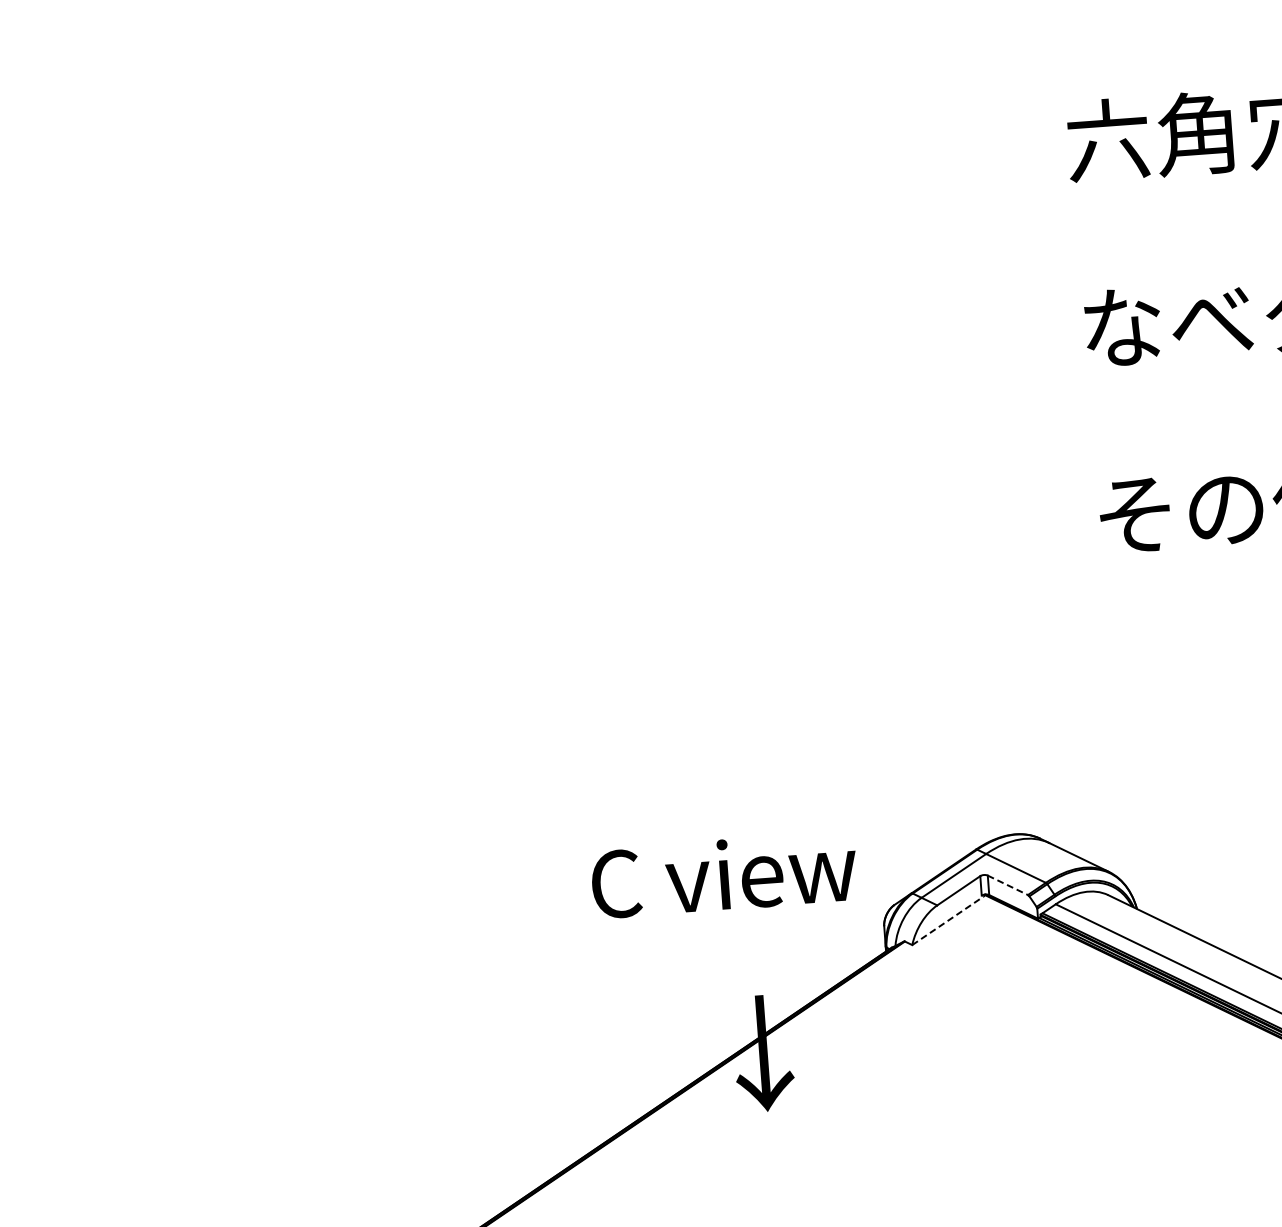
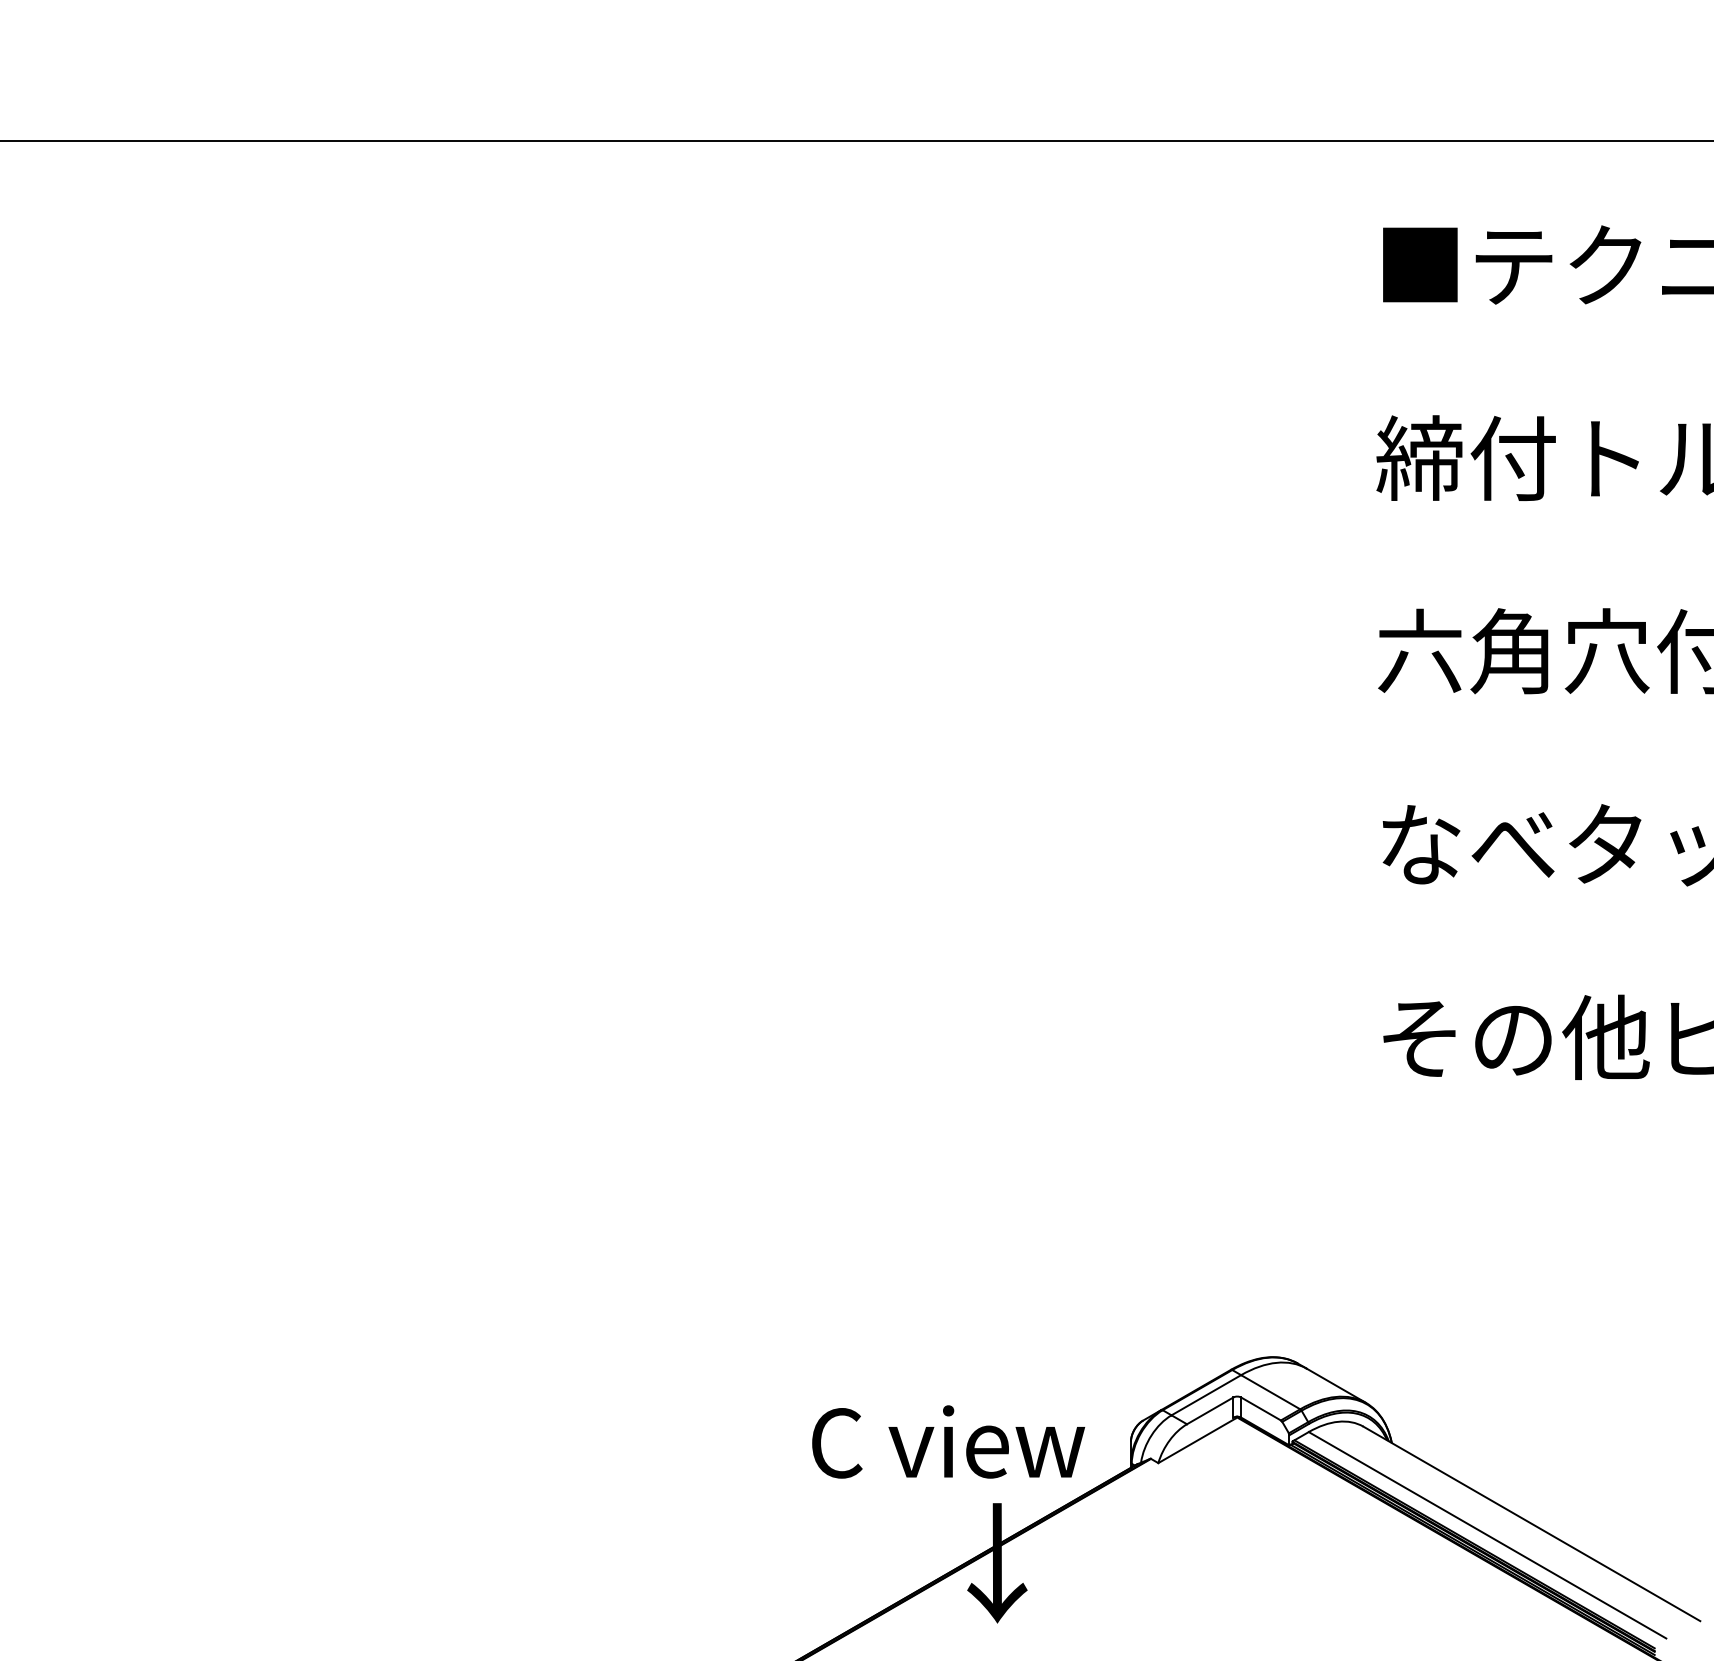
text: (724, 874) -> (948, 1441), moved
line: (1008, 884) -> (1261, 1408), dashed -> solid
line: (948, 920) -> (1197, 1440), dashed -> solid

